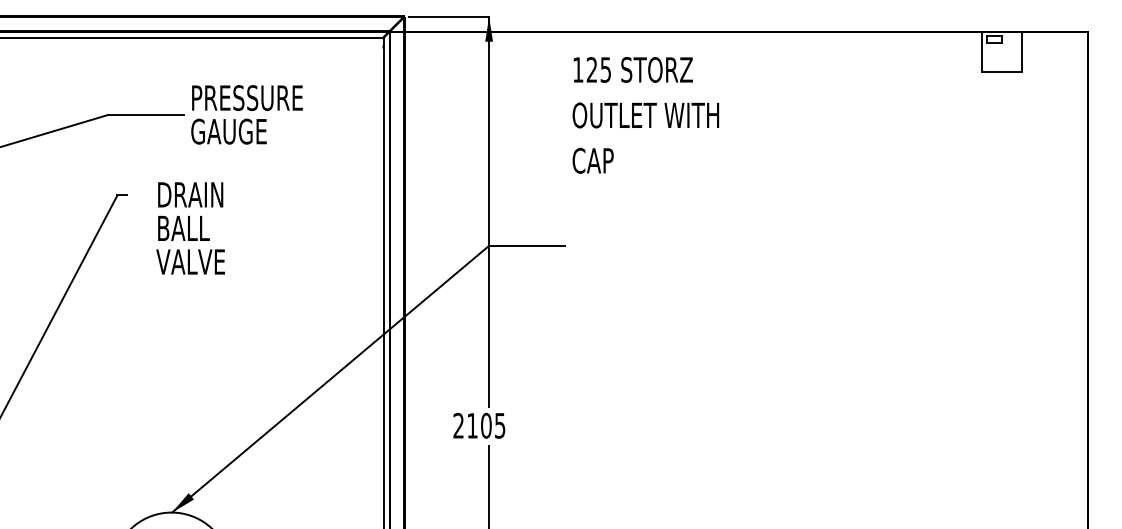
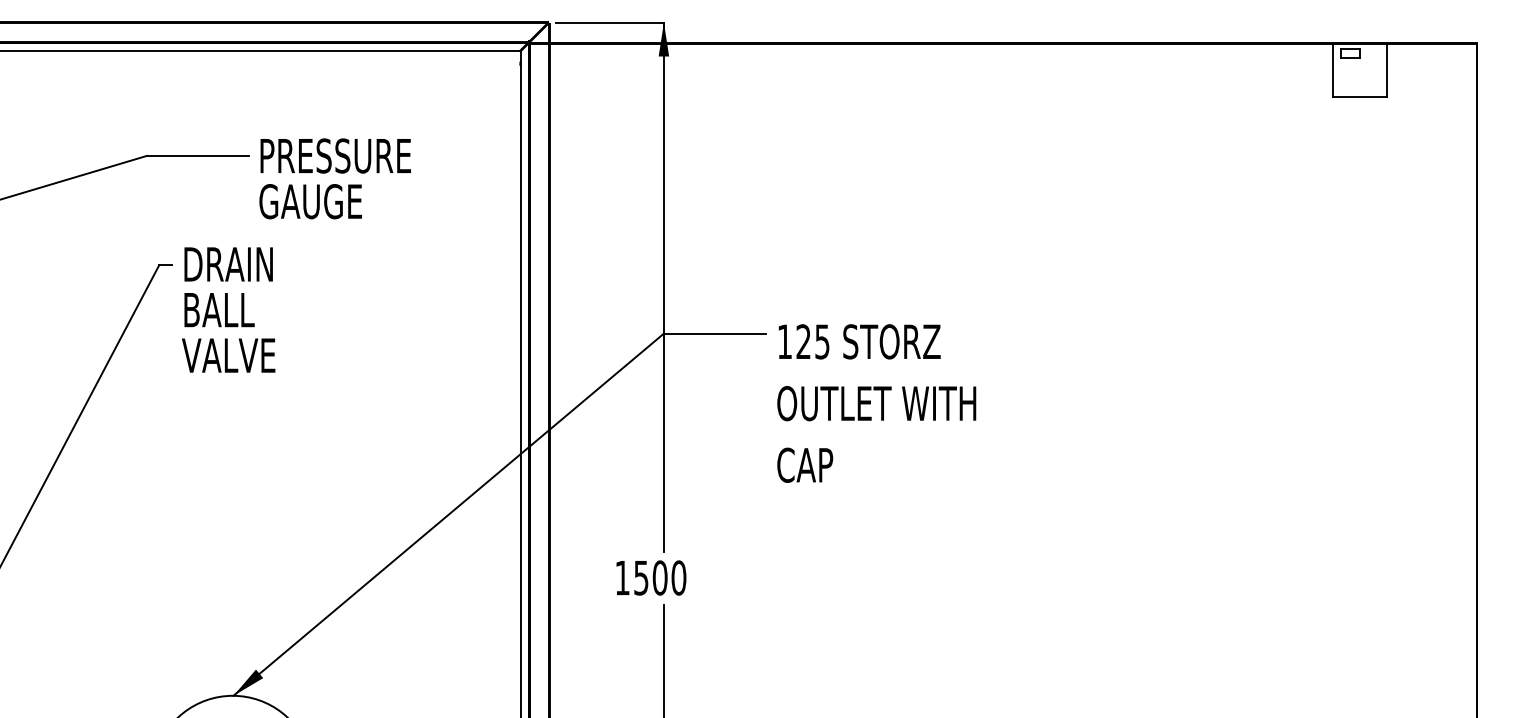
text: (246, 114) -> (334, 178), moved
text: (645, 115) -> (876, 403), moved
text: (190, 228) -> (228, 309), moved
text: (479, 425) -> (650, 577), 2105 -> 1500

